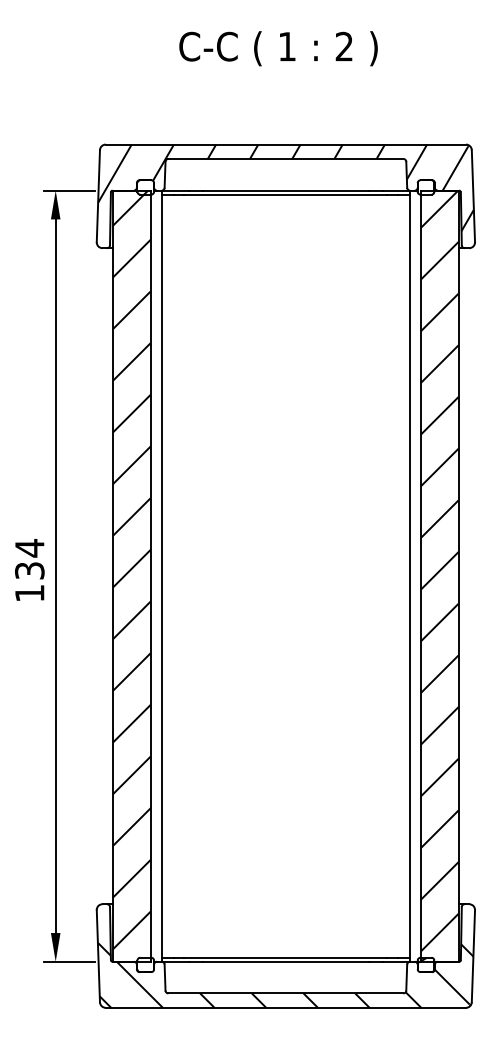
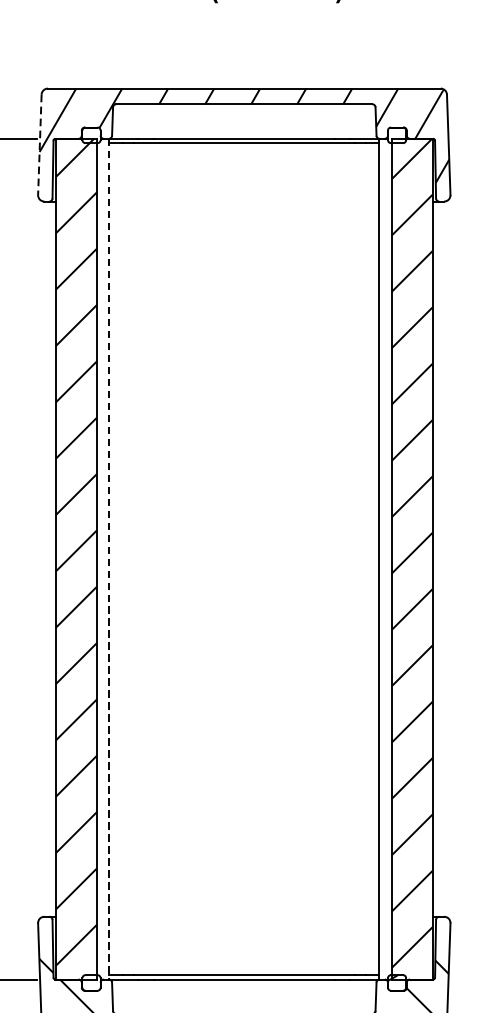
line: (98, 196) -> (39, 145), solid -> dashed
line: (162, 576) -> (109, 559), solid -> dashed

